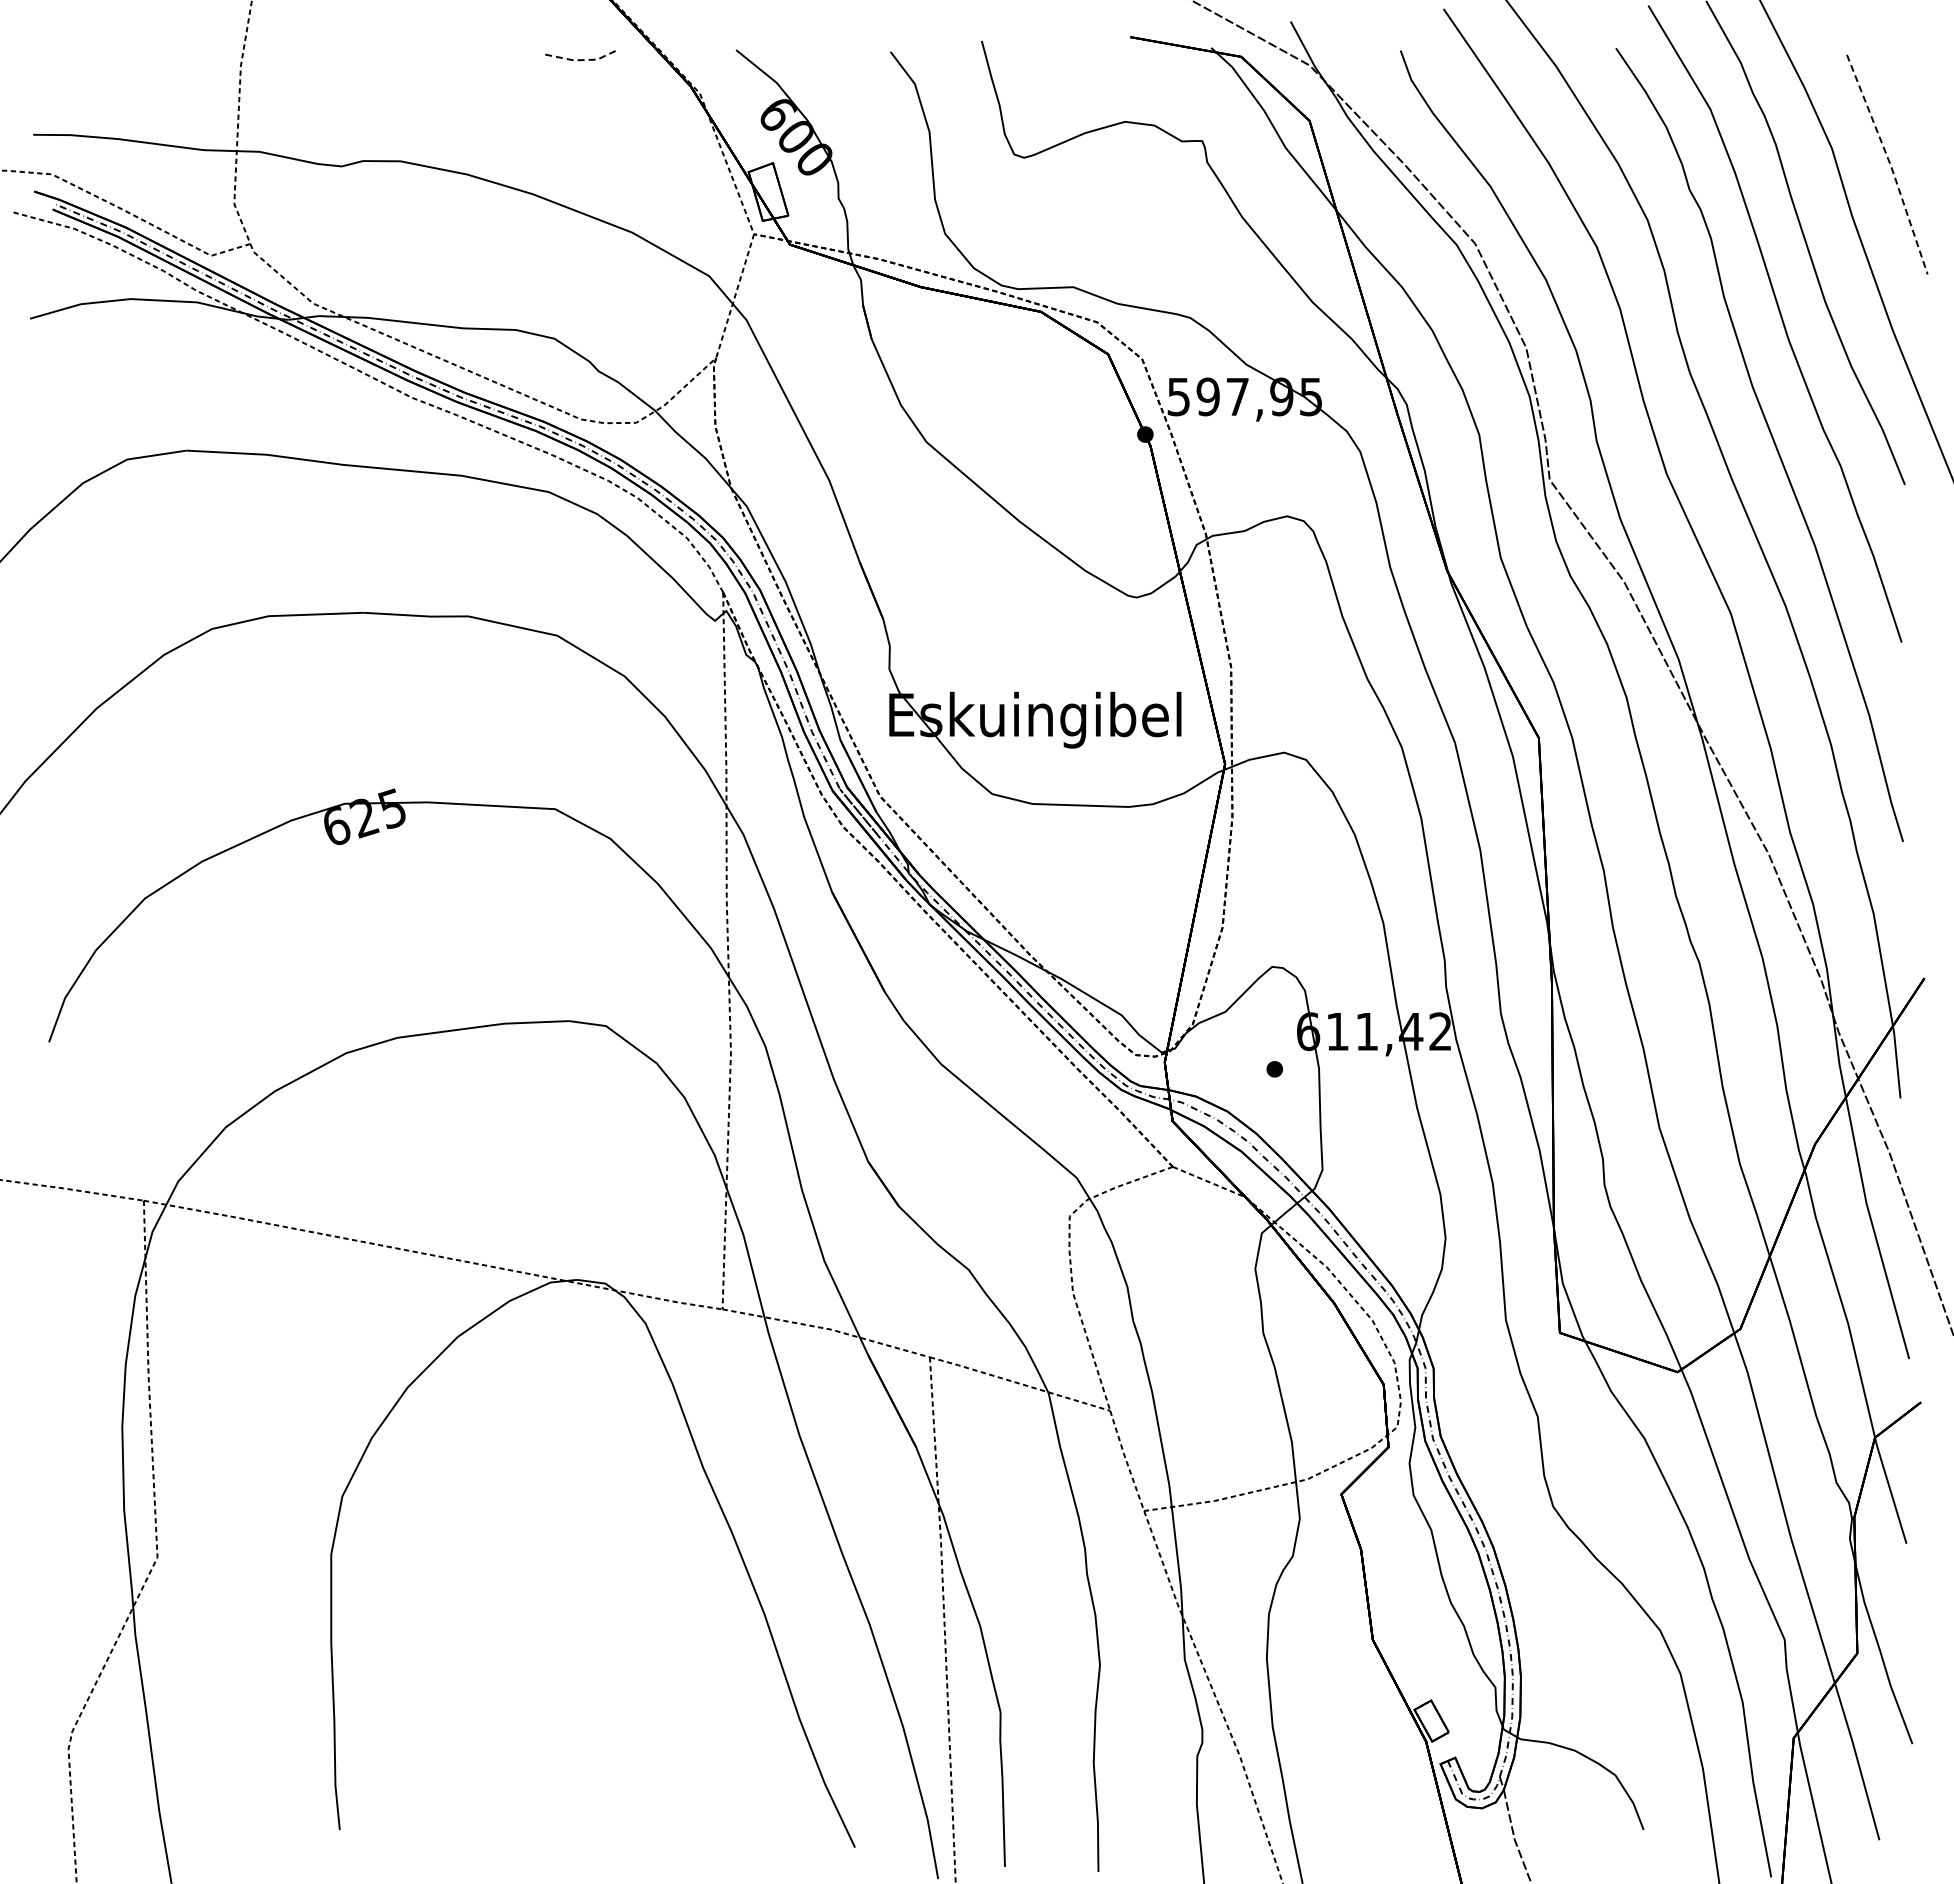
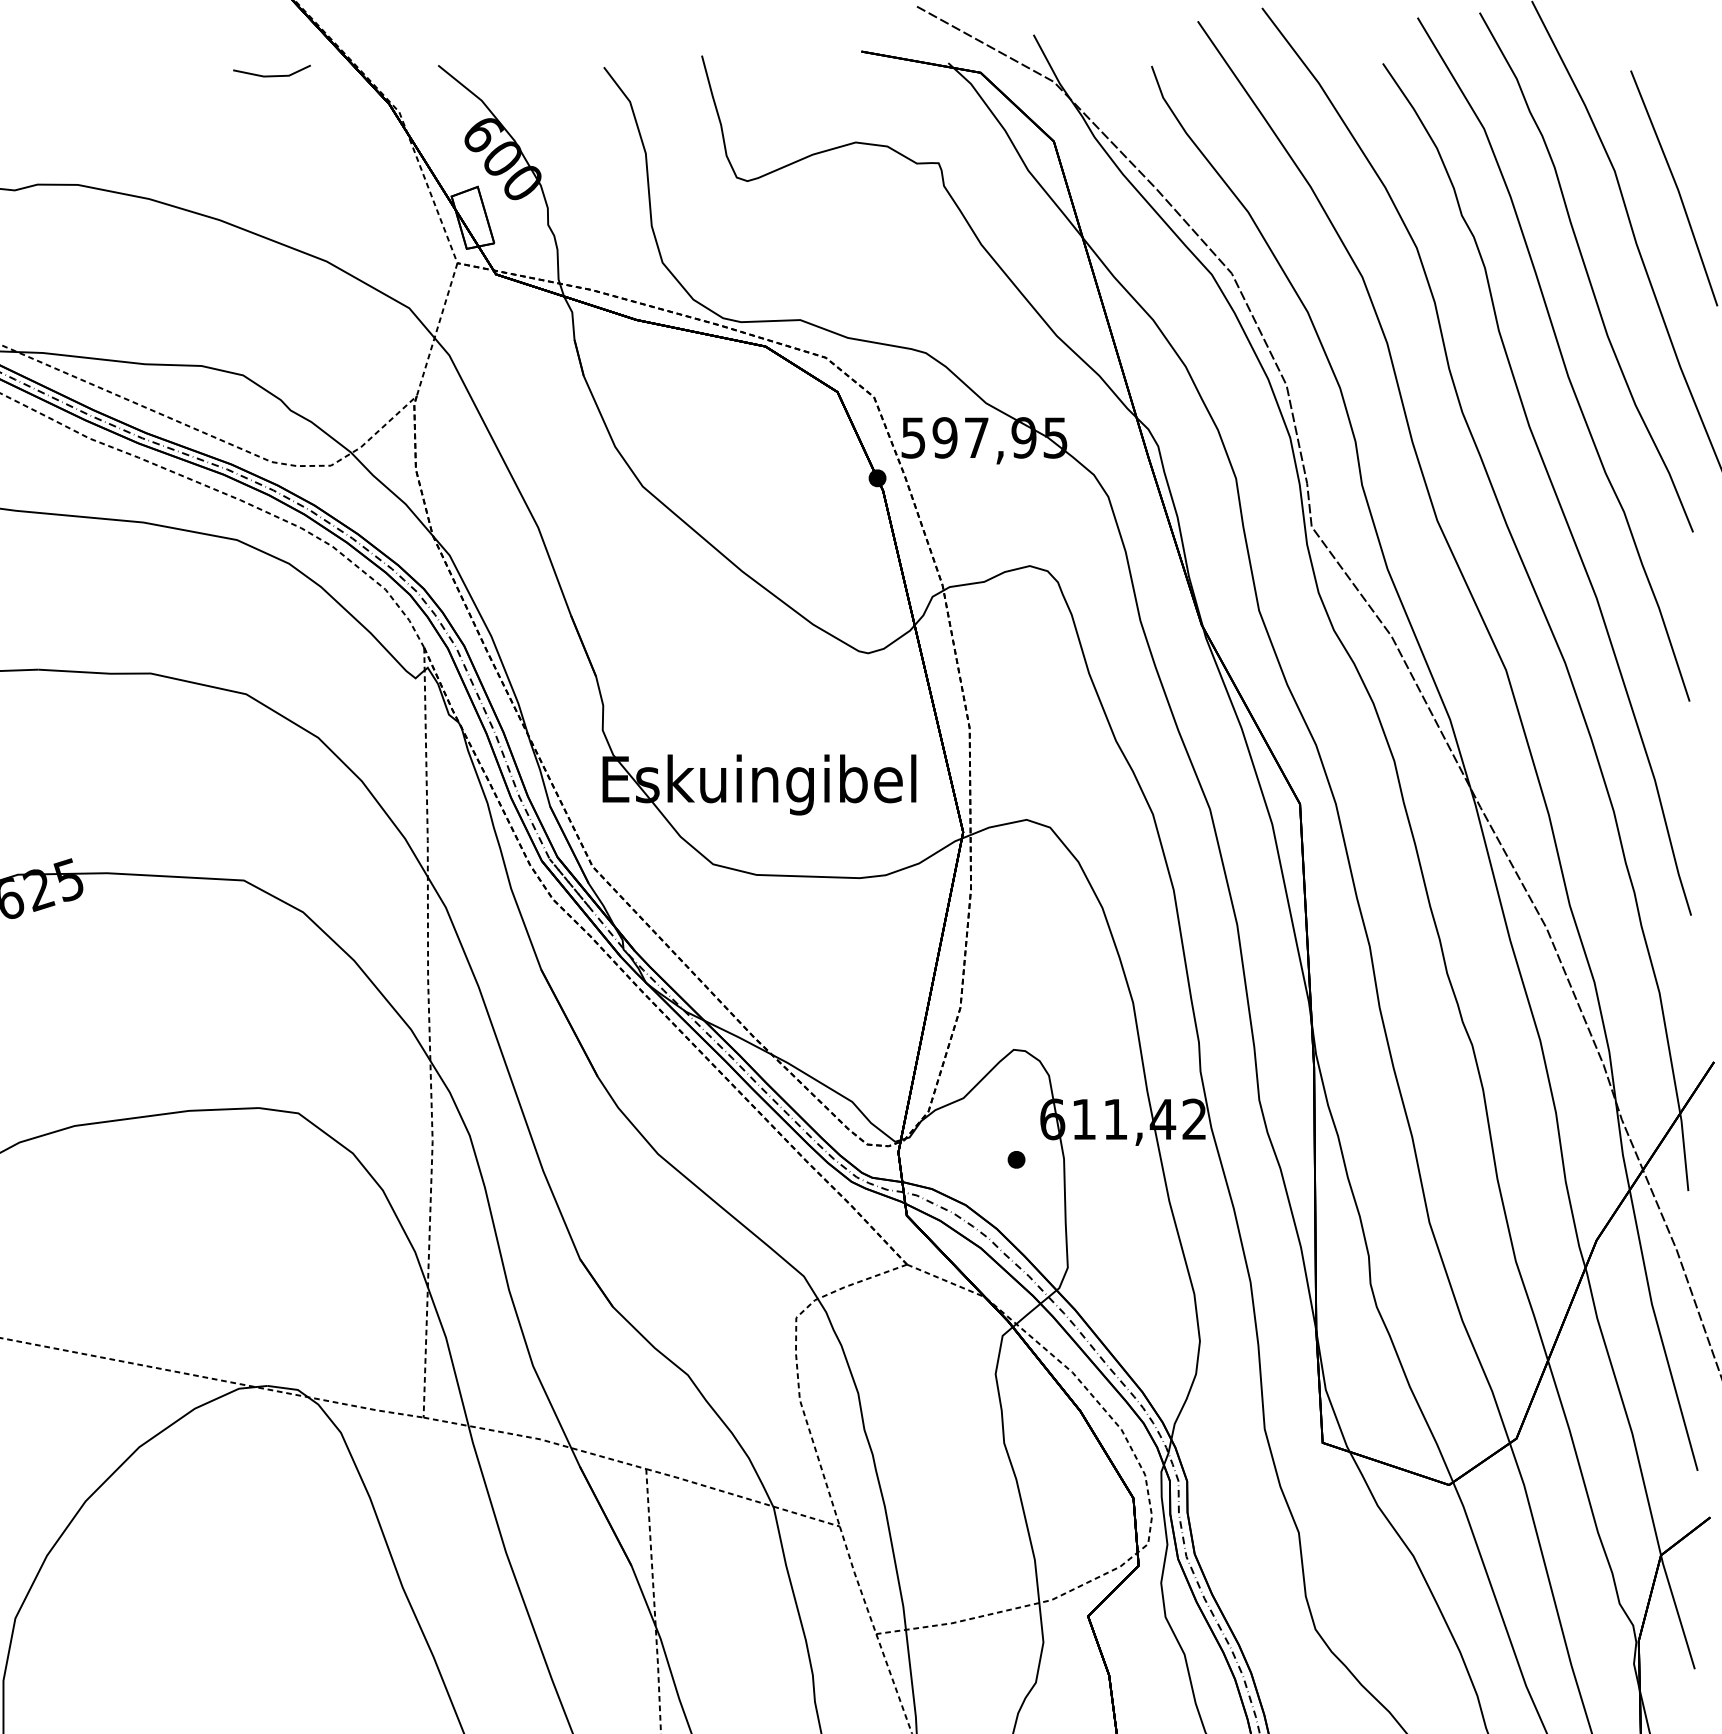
line: (582, 60) -> (273, 76), dashed -> solid
line: (1890, 163) -> (1677, 187), dashed -> solid

